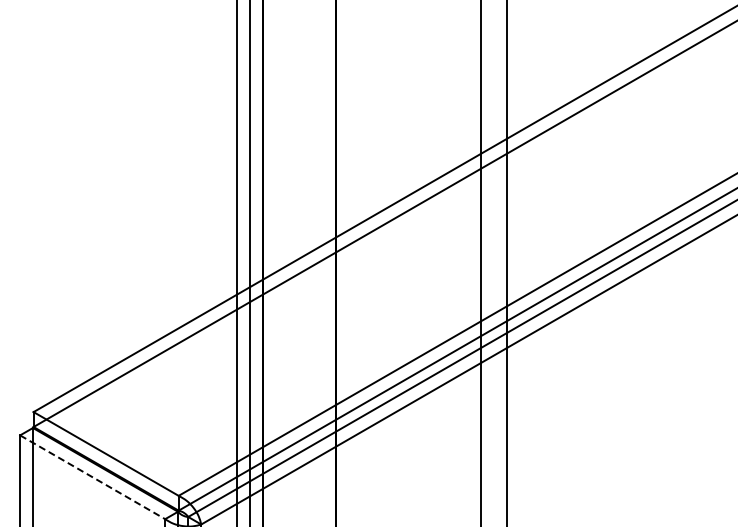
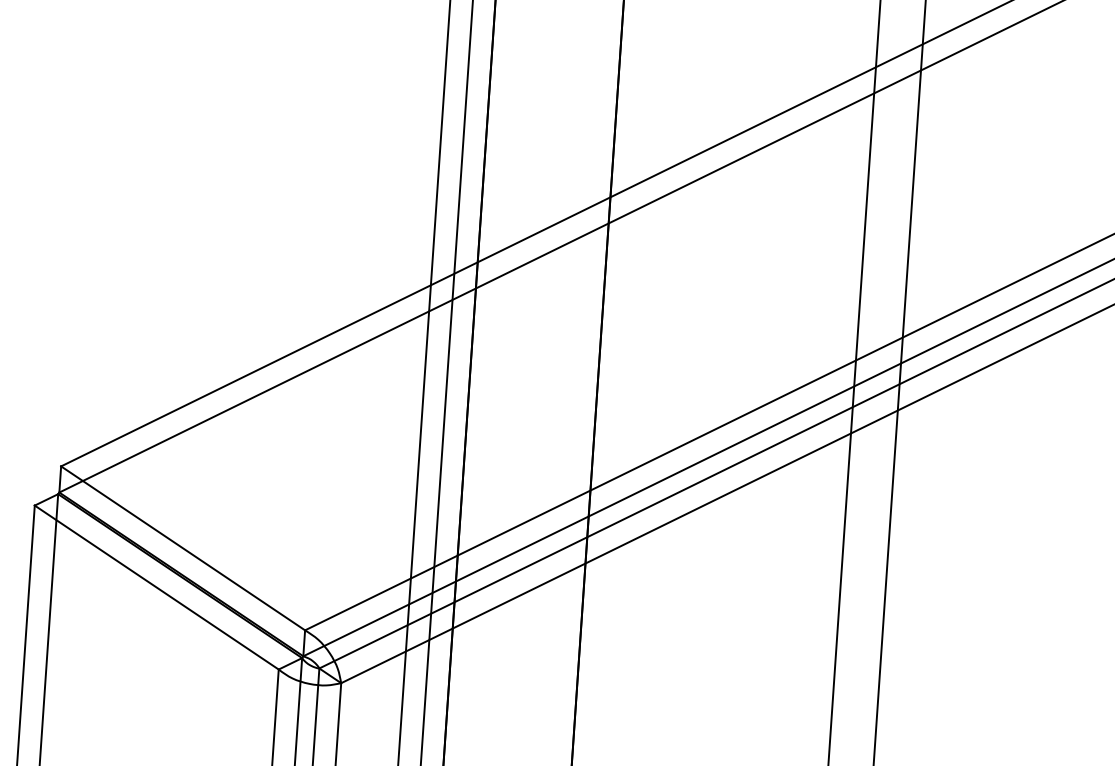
line: (92, 477) -> (156, 587), dashed -> solid

